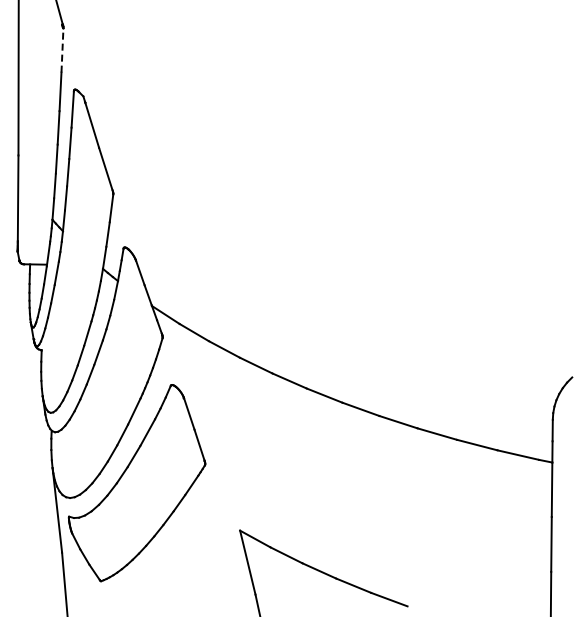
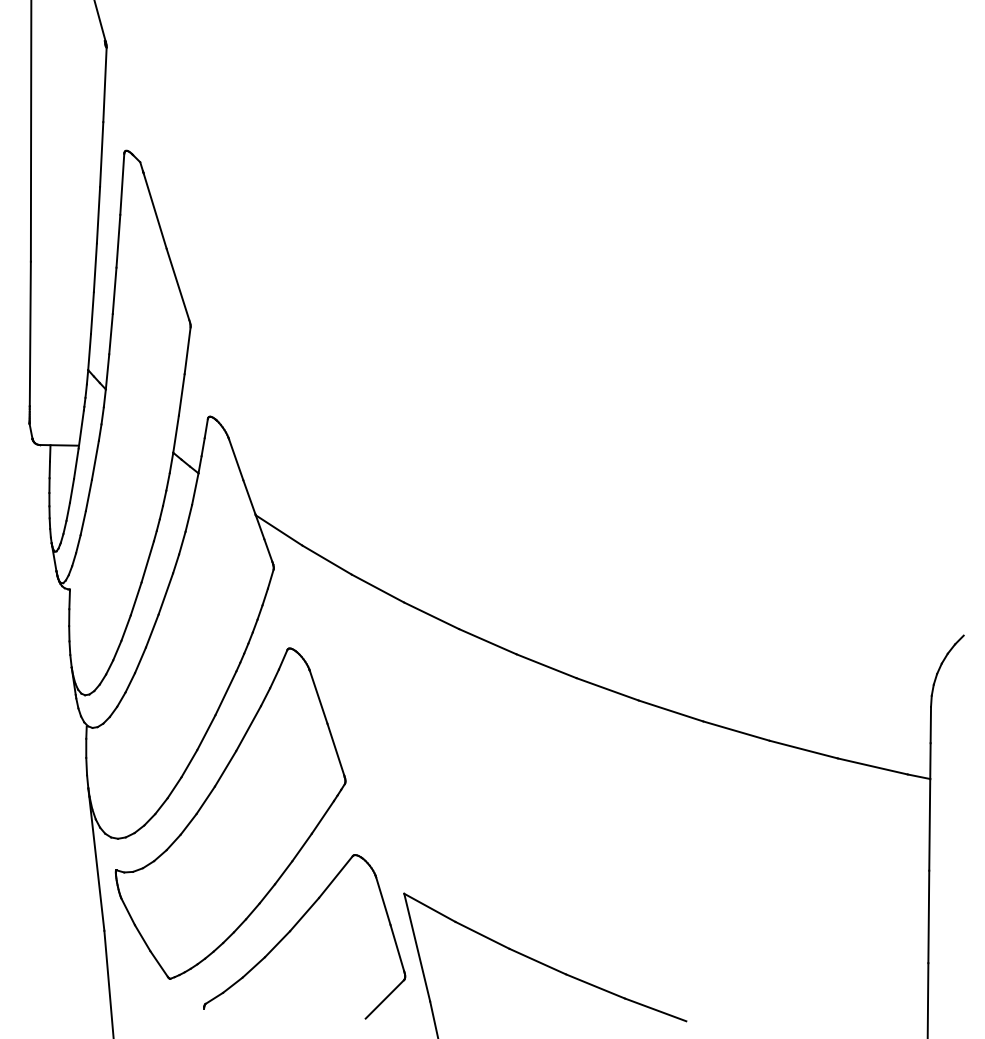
line: (62, 50) -> (105, 84), dashed -> solid
part: (175, 550) -> (295, 927), added

